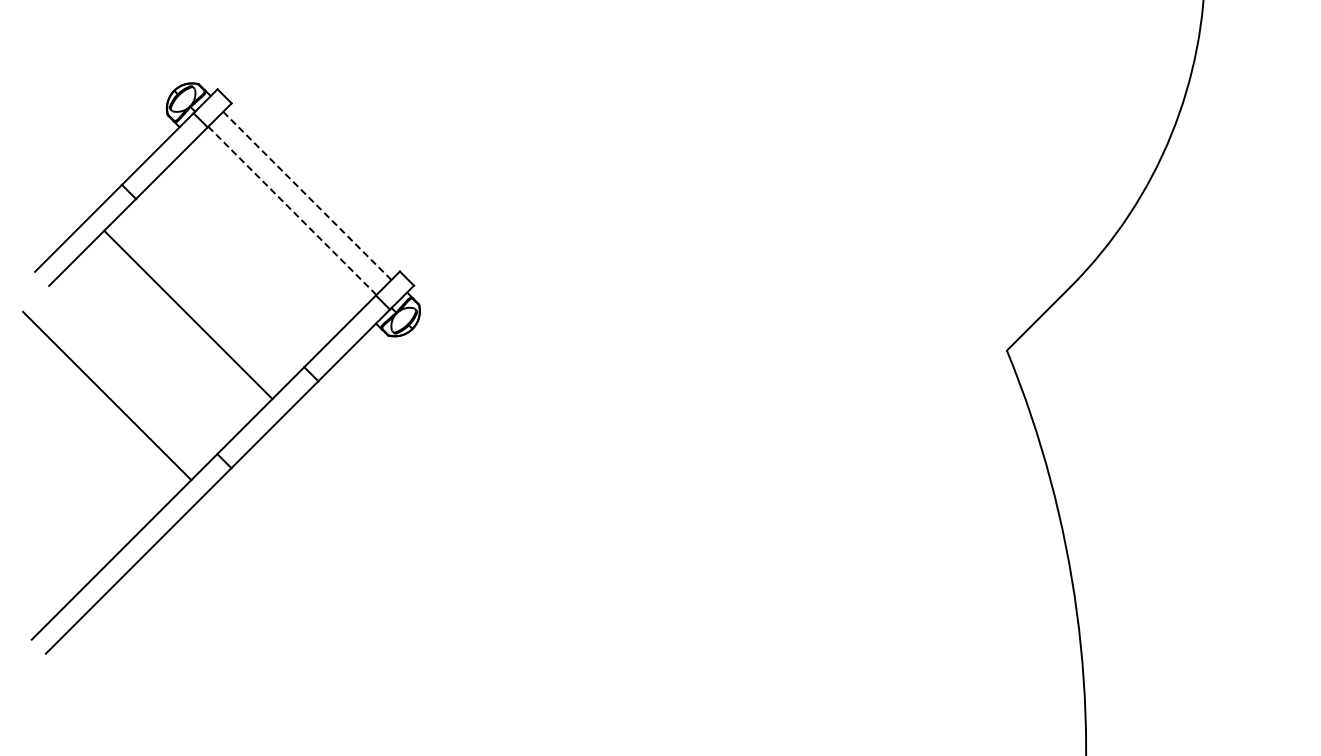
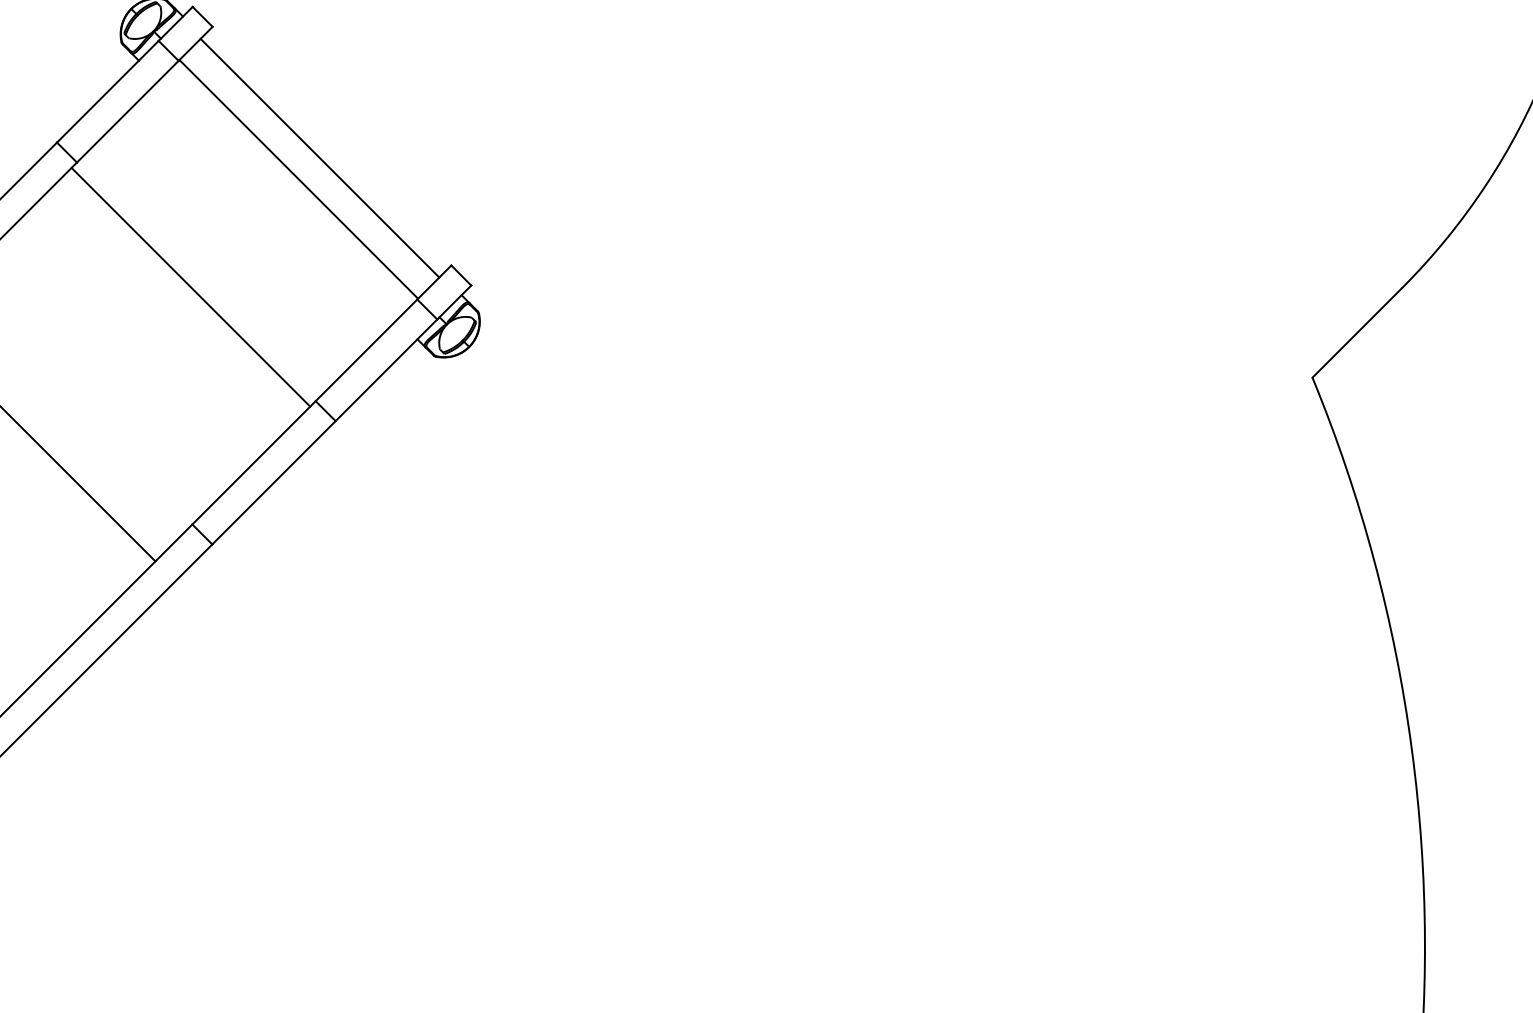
line: (307, 195) -> (320, 157), dashed -> solid
line: (292, 210) -> (298, 178), dashed -> solid
line: (188, 314) -> (191, 286), moved

